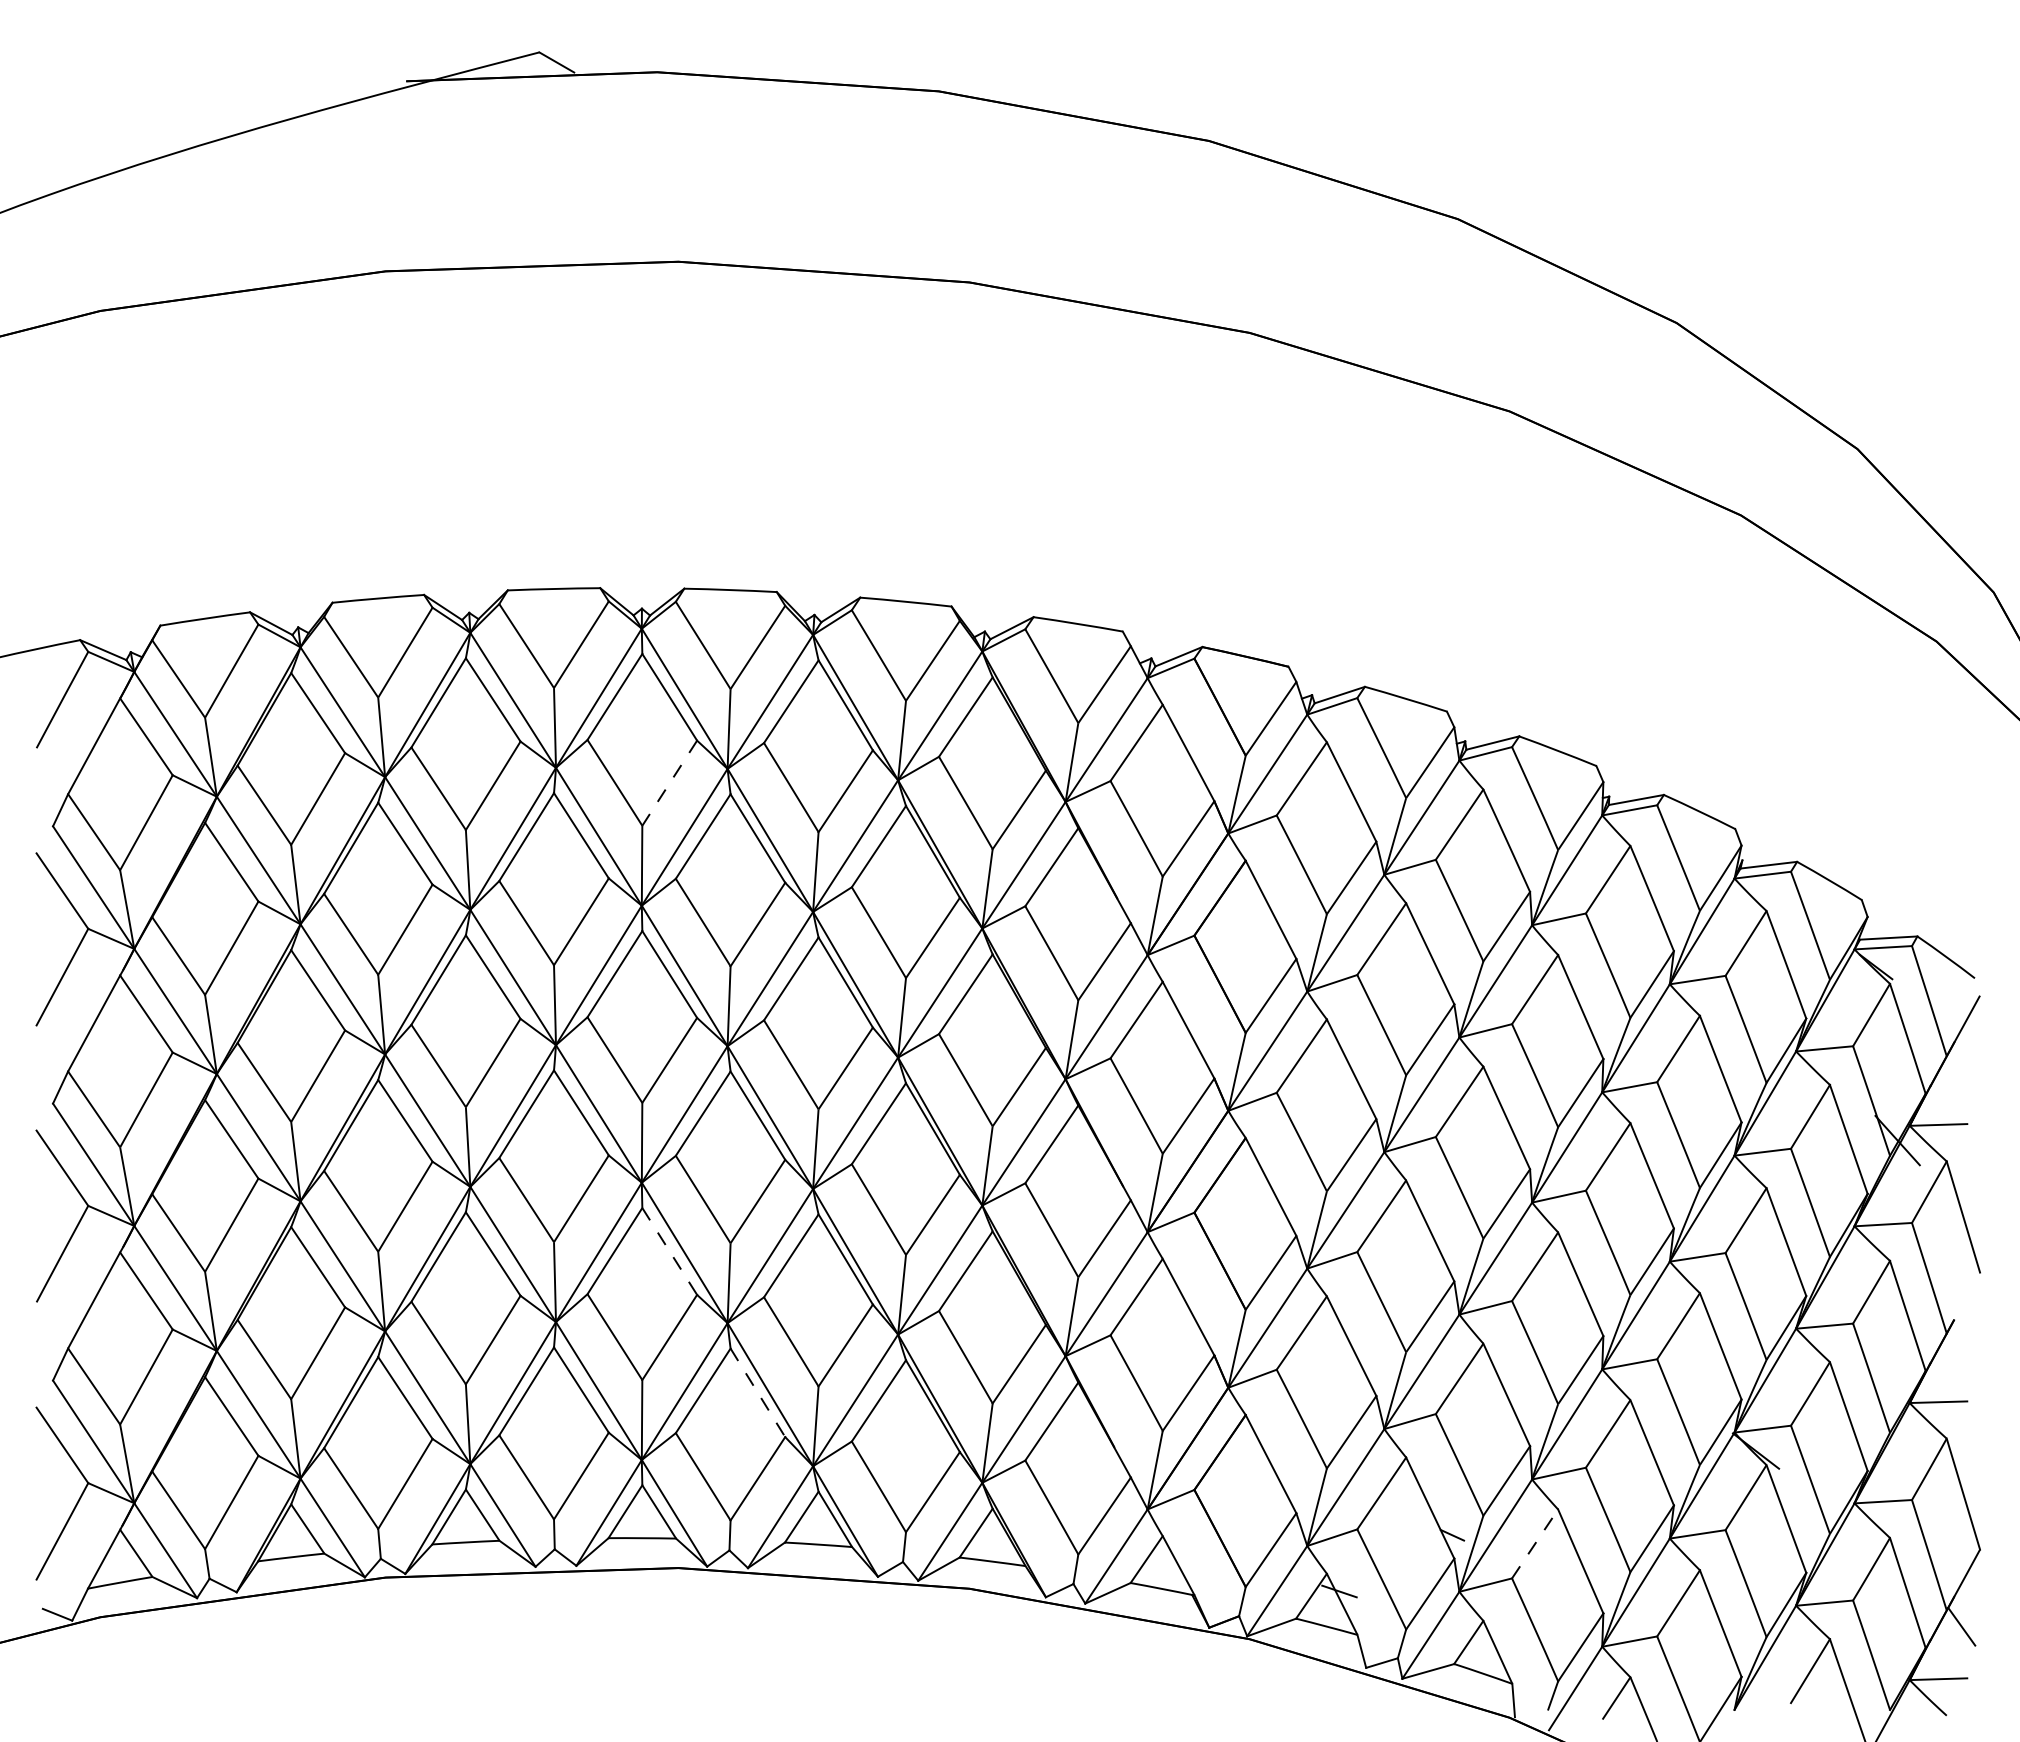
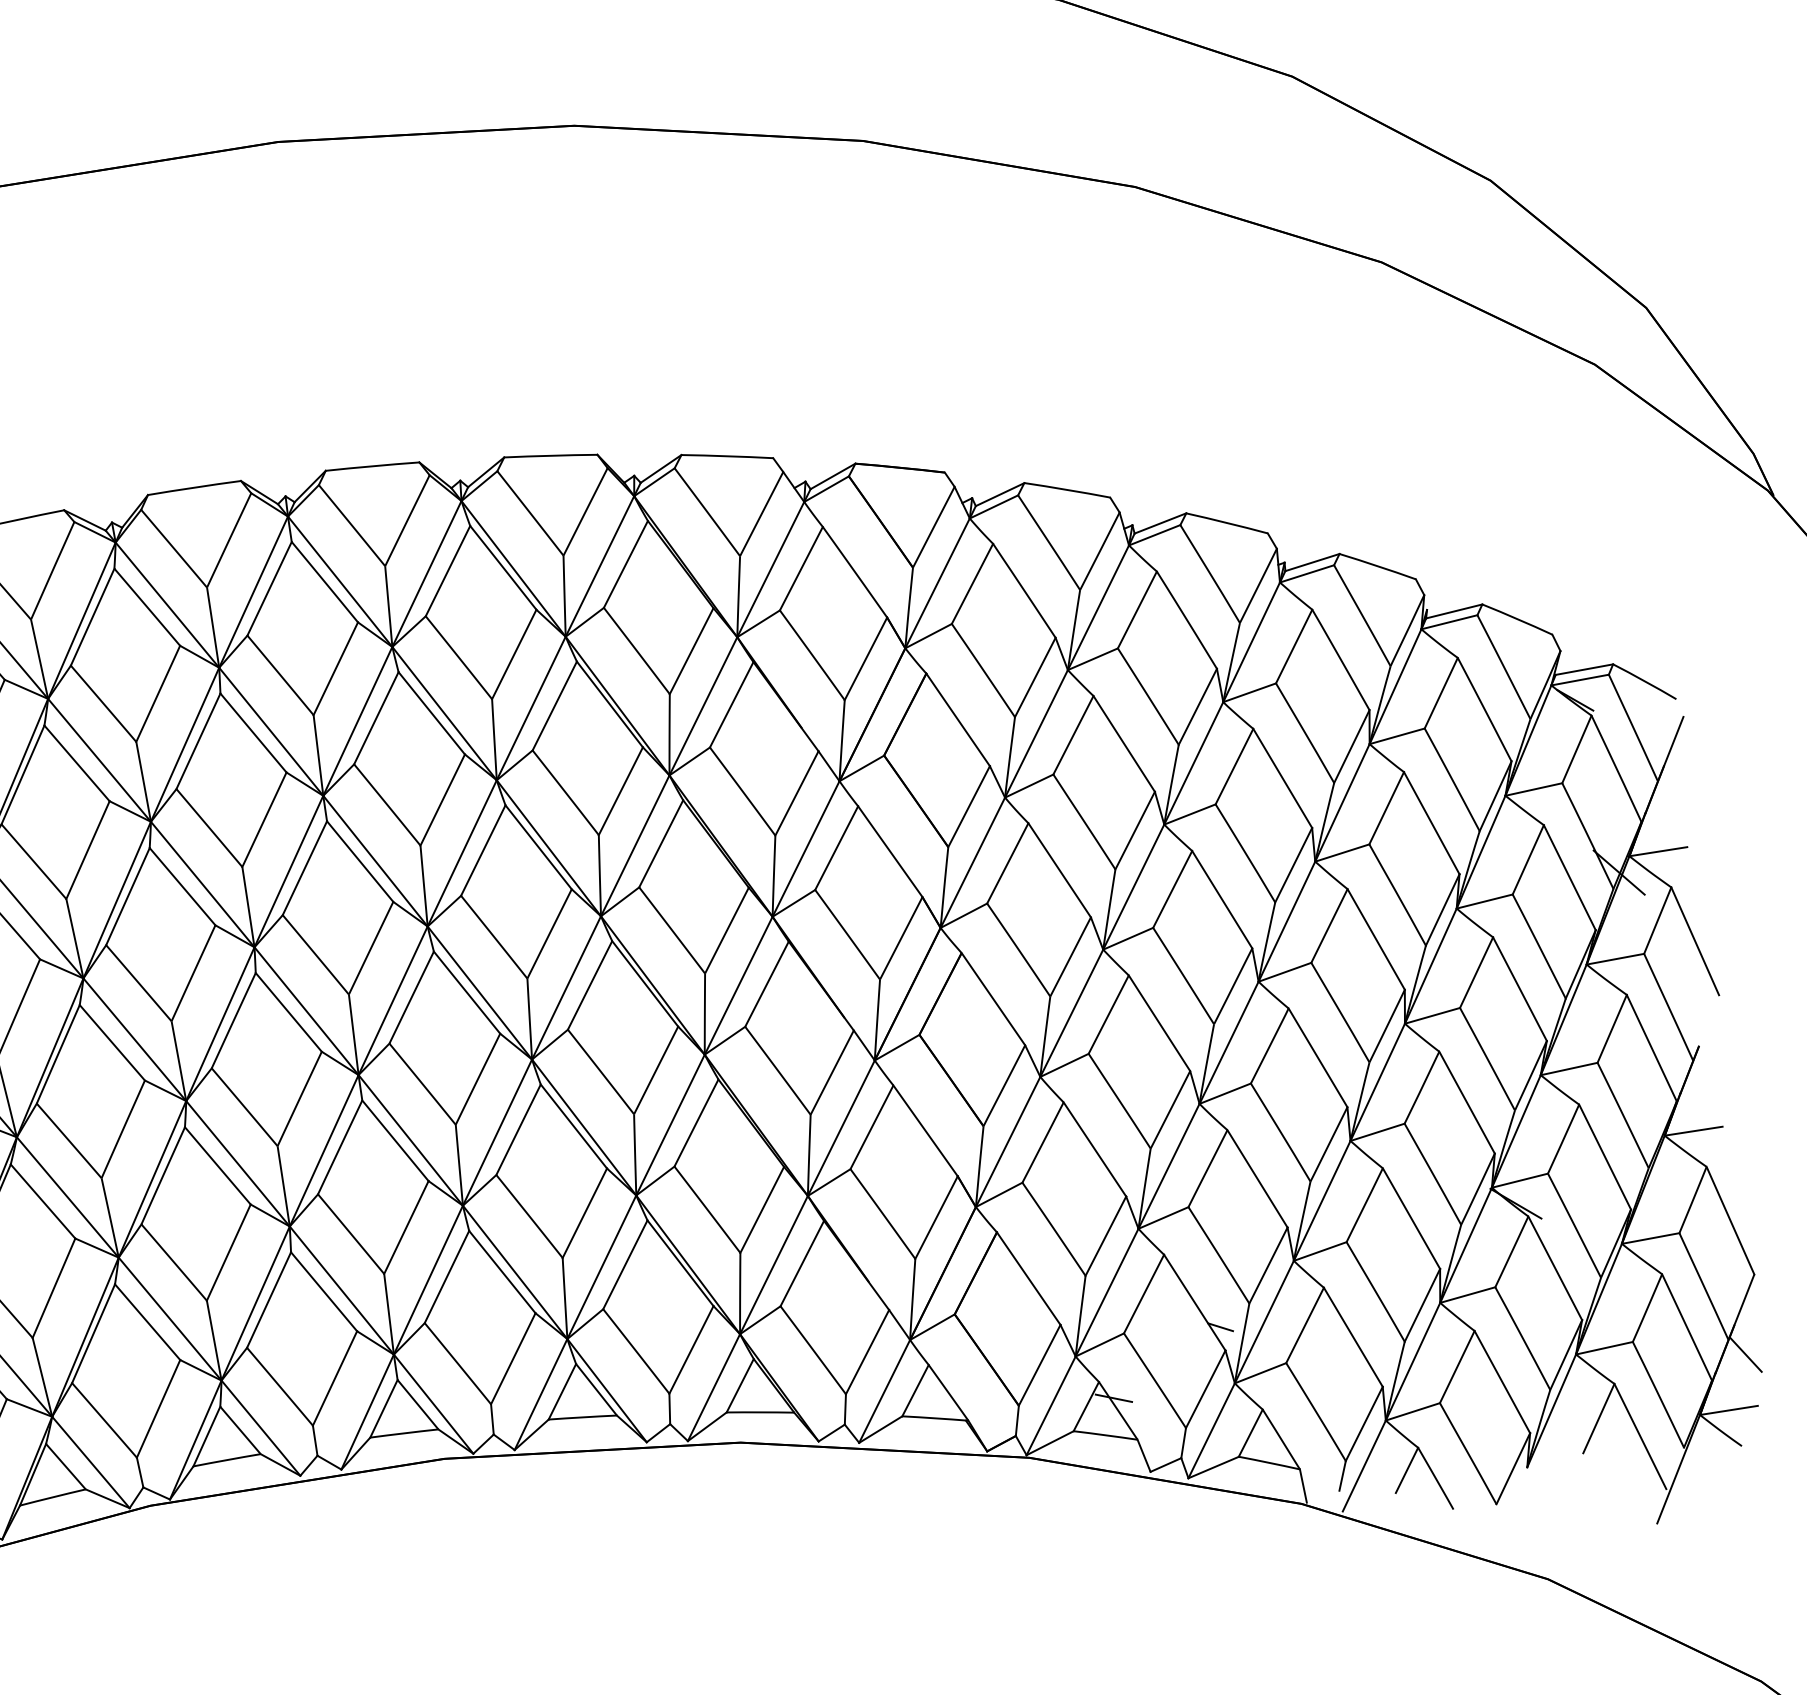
line: (669, 783) -> (335, 669), dashed -> solid
line: (669, 1251) -> (395, 1140), dashed -> solid
line: (758, 1393) -> (503, 1272), dashed -> solid
line: (1535, 1543) -> (1305, 1324), dashed -> solid

